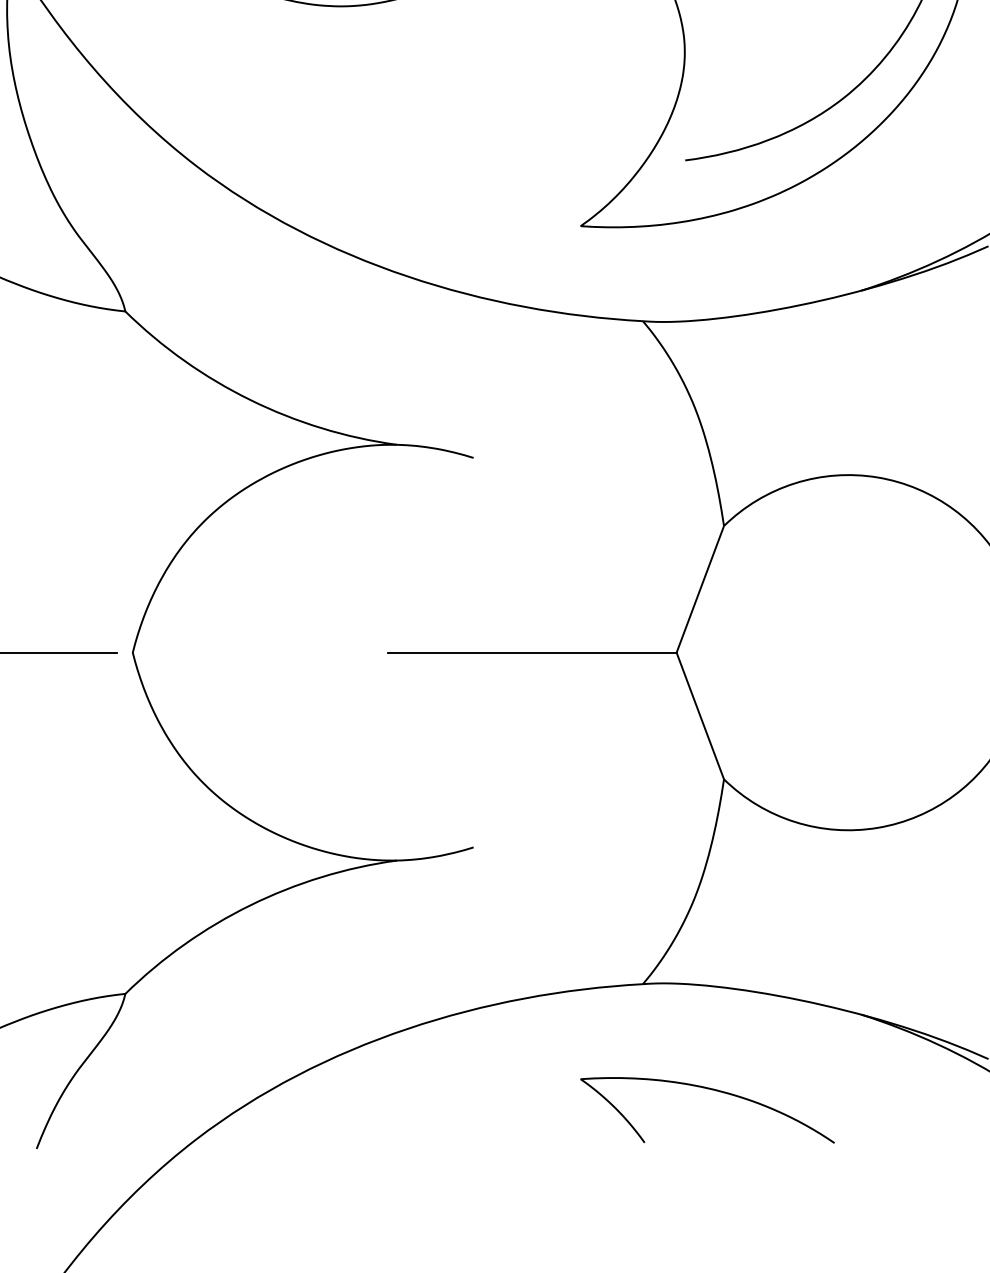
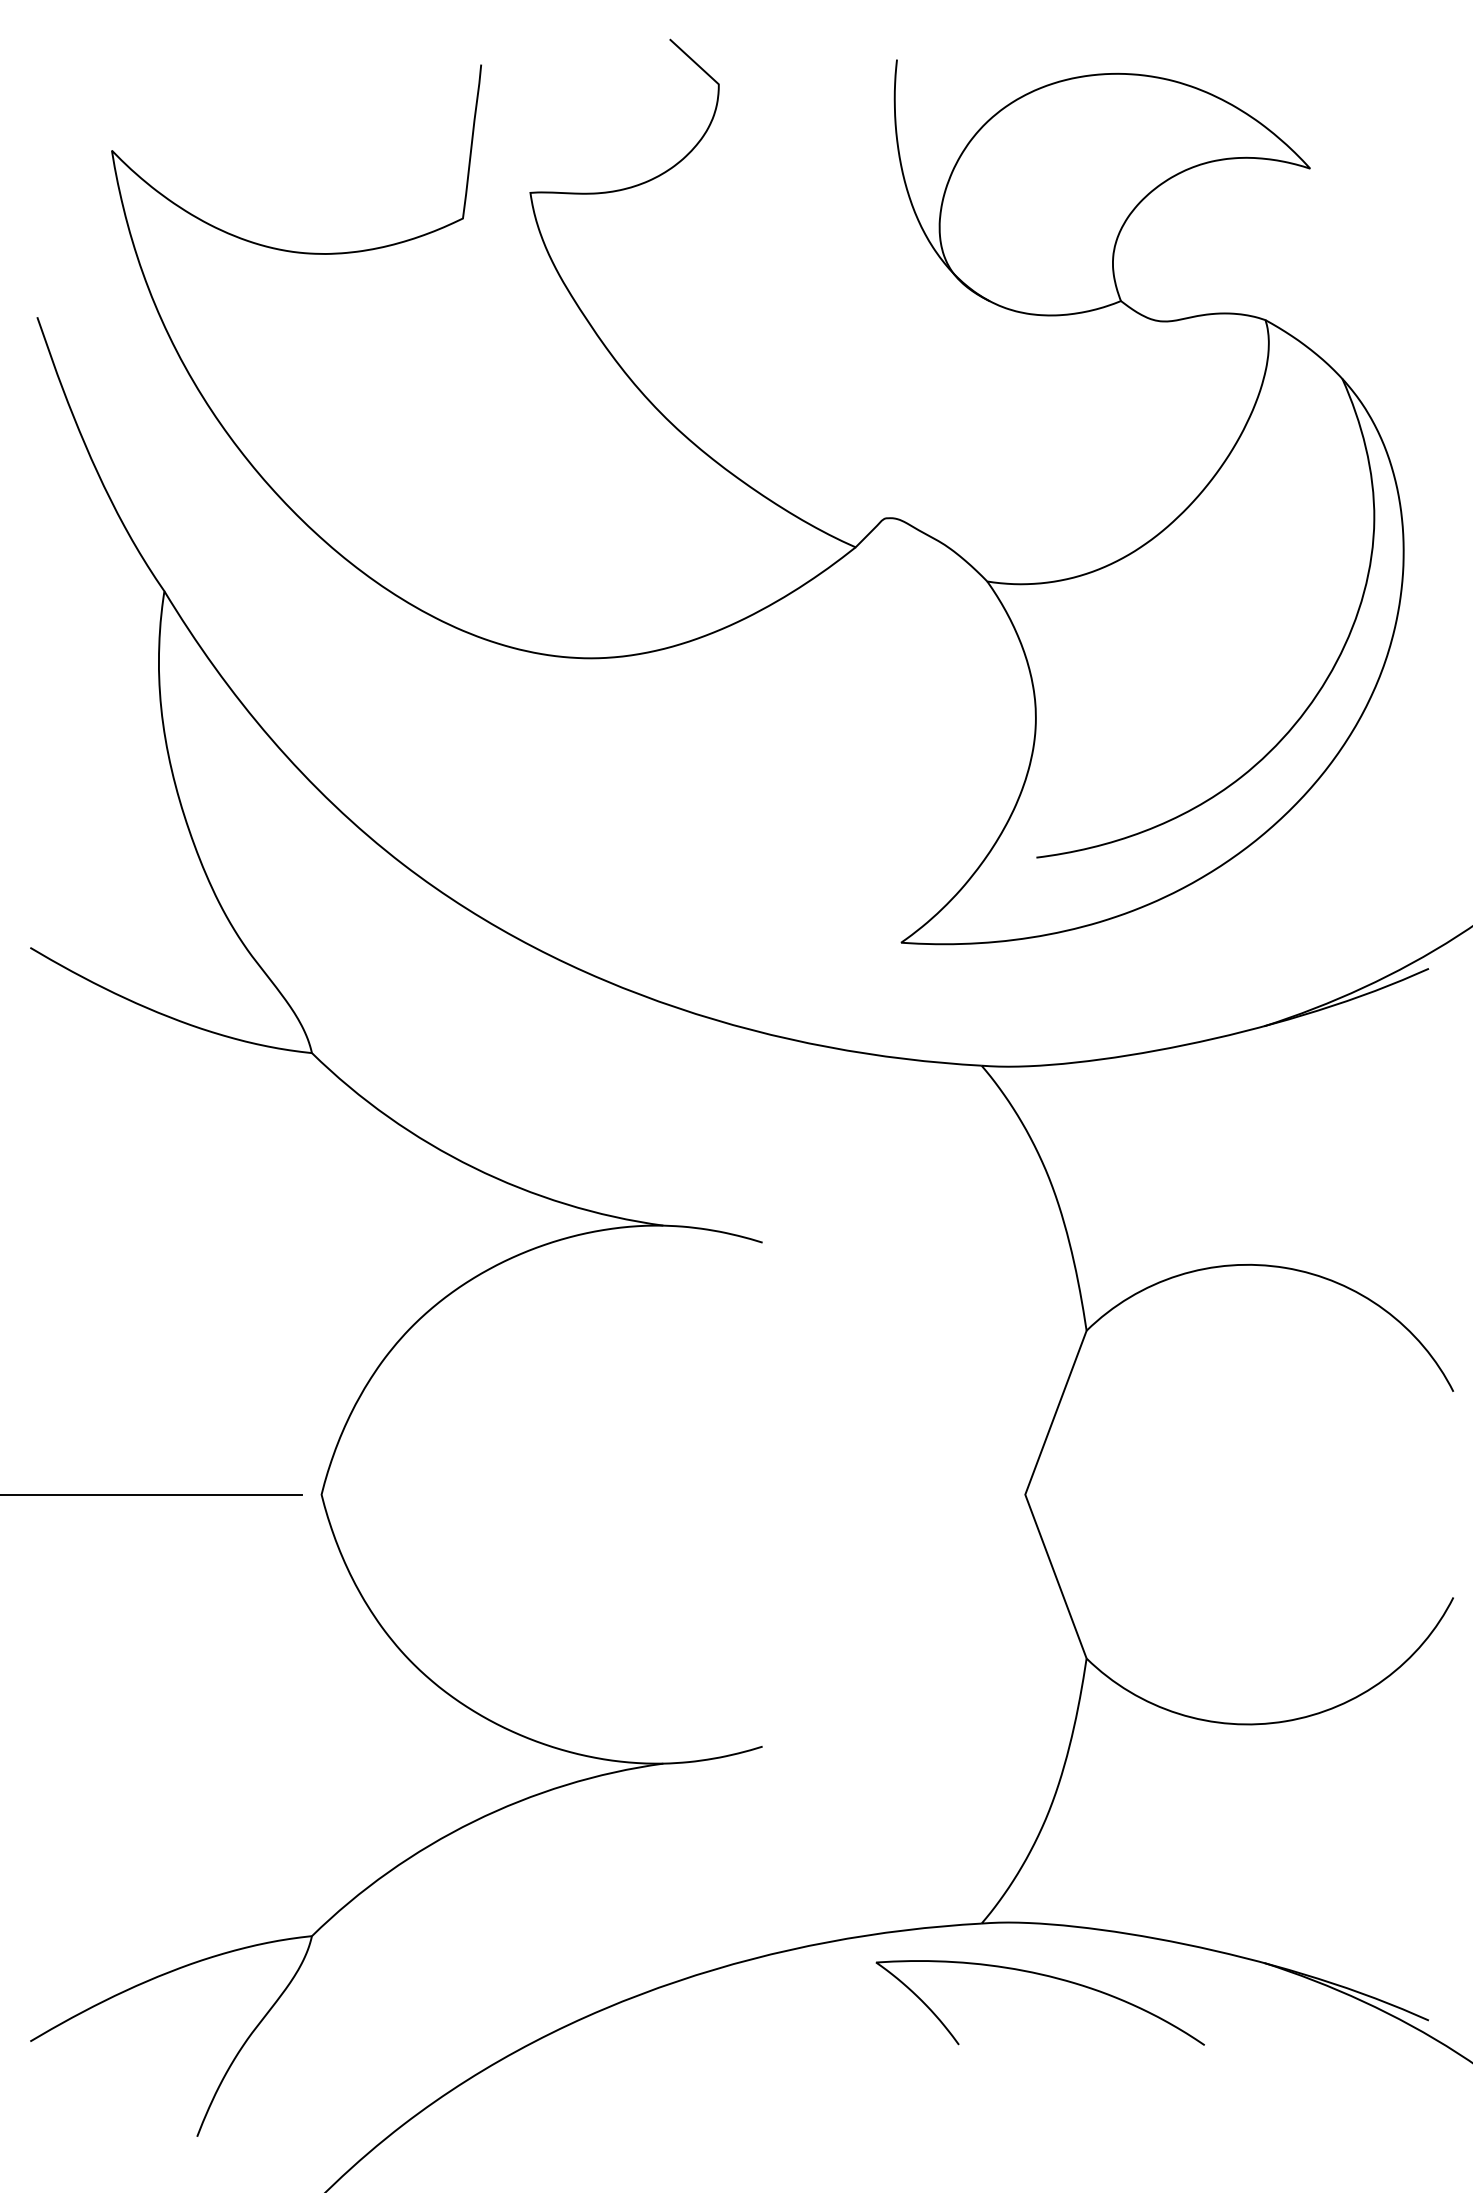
line: (532, 652) -> (838, 1494), removed
curve: (710, 1089) -> (1044, 1976), moved

